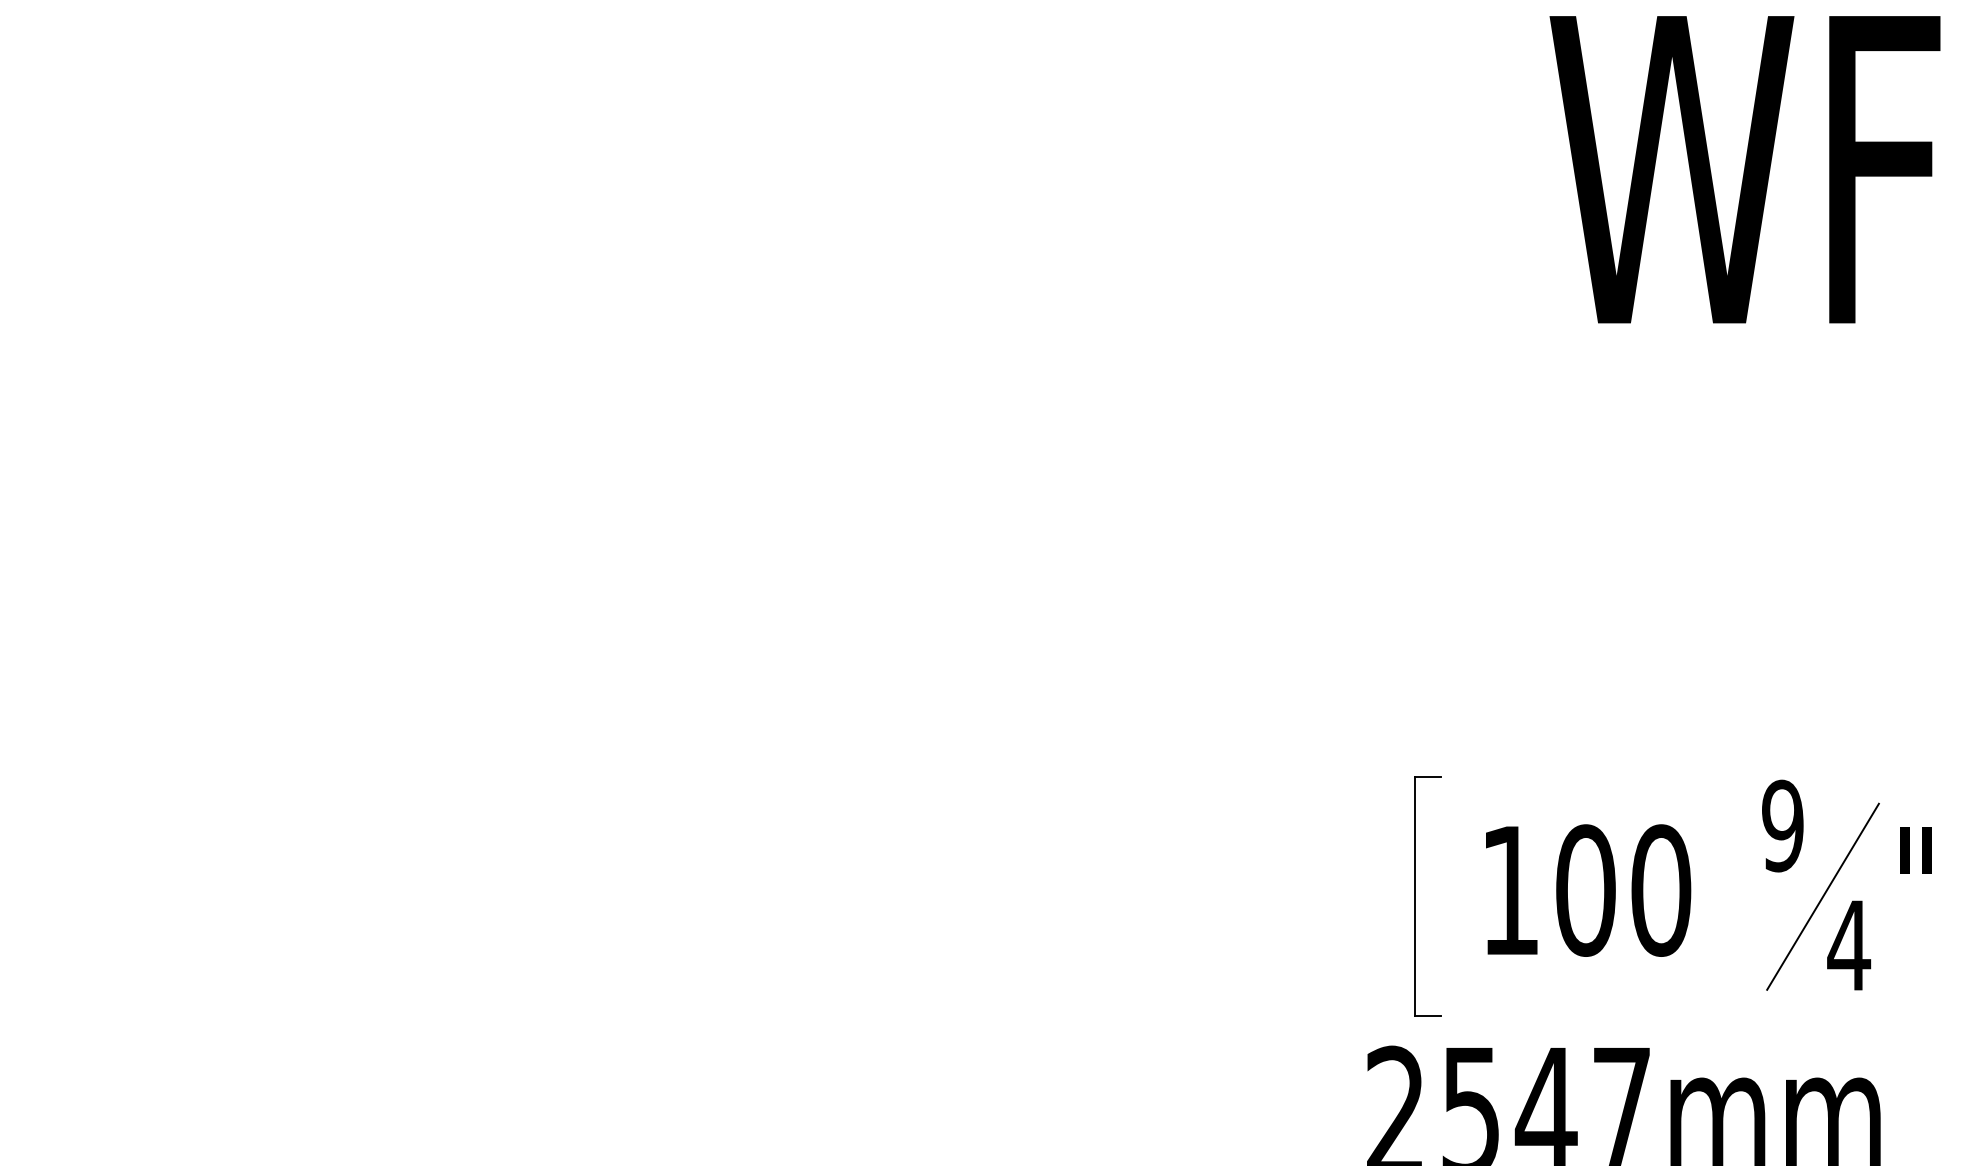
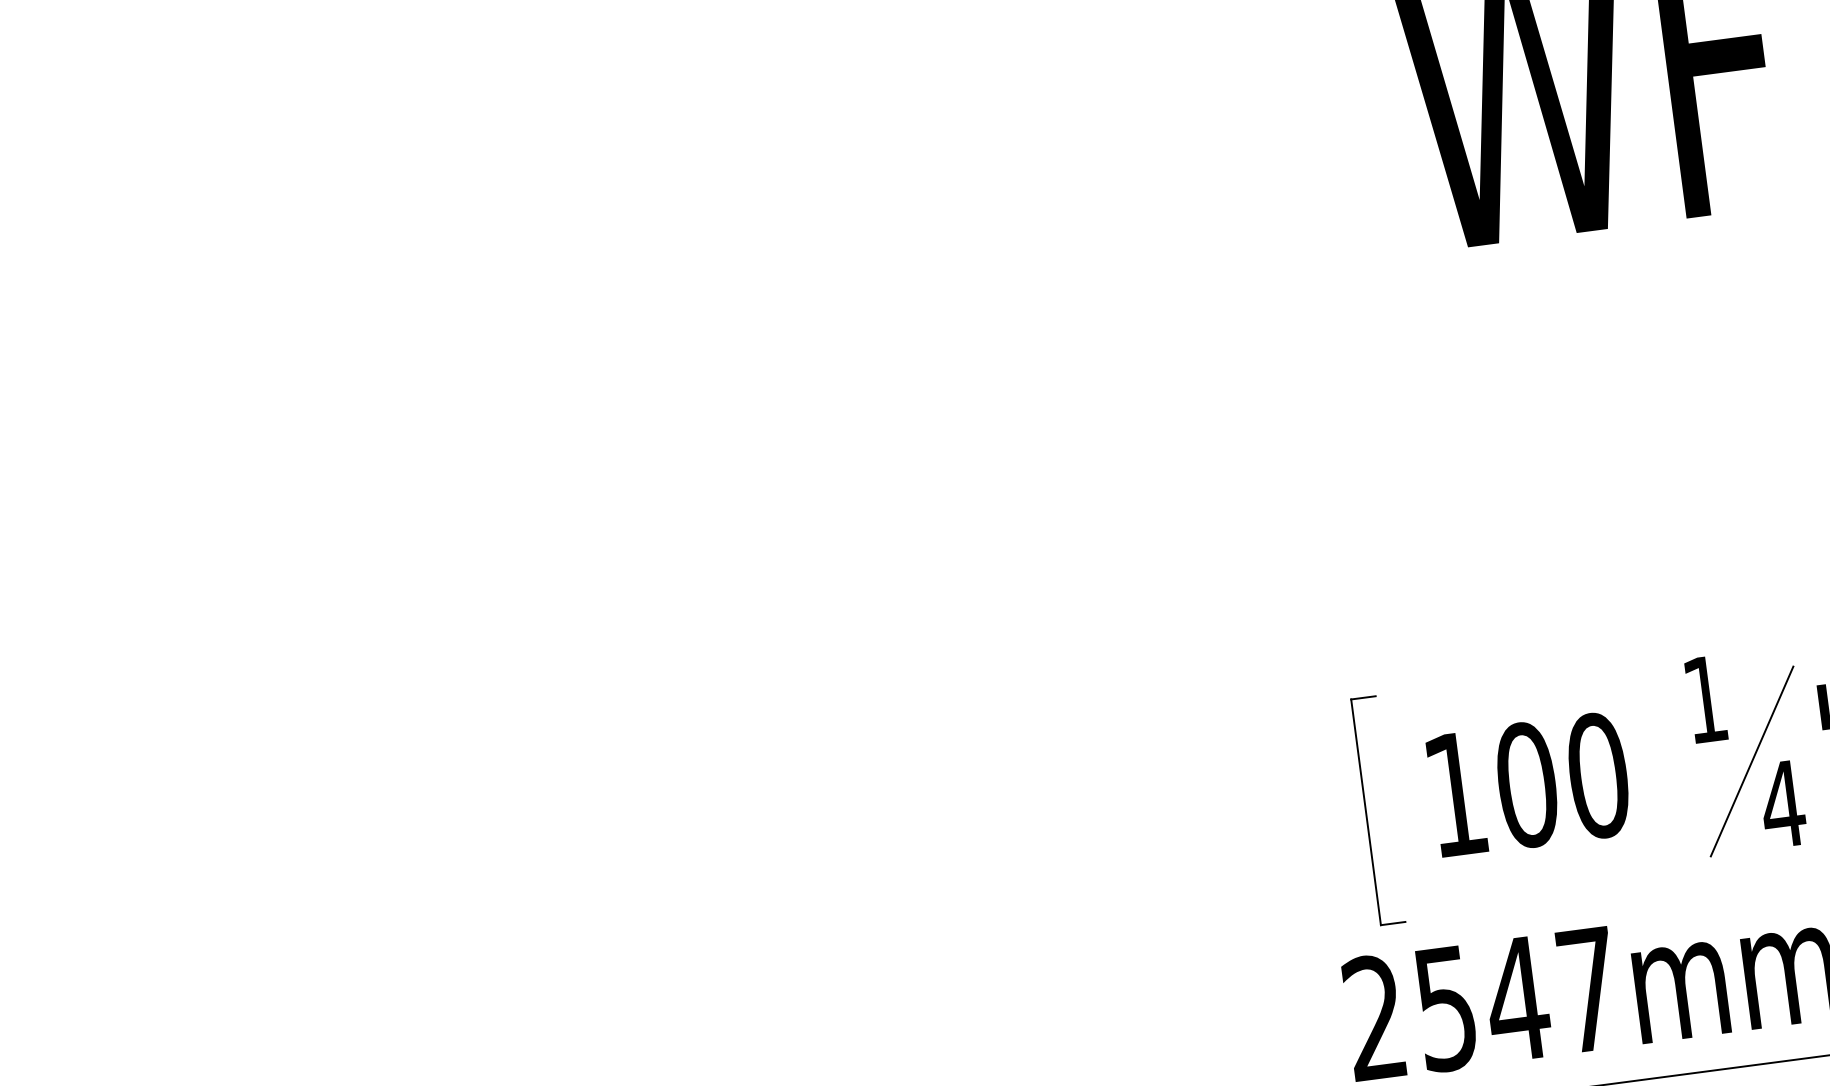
text: (1782, 825) -> (1704, 699), 9 -> 1

